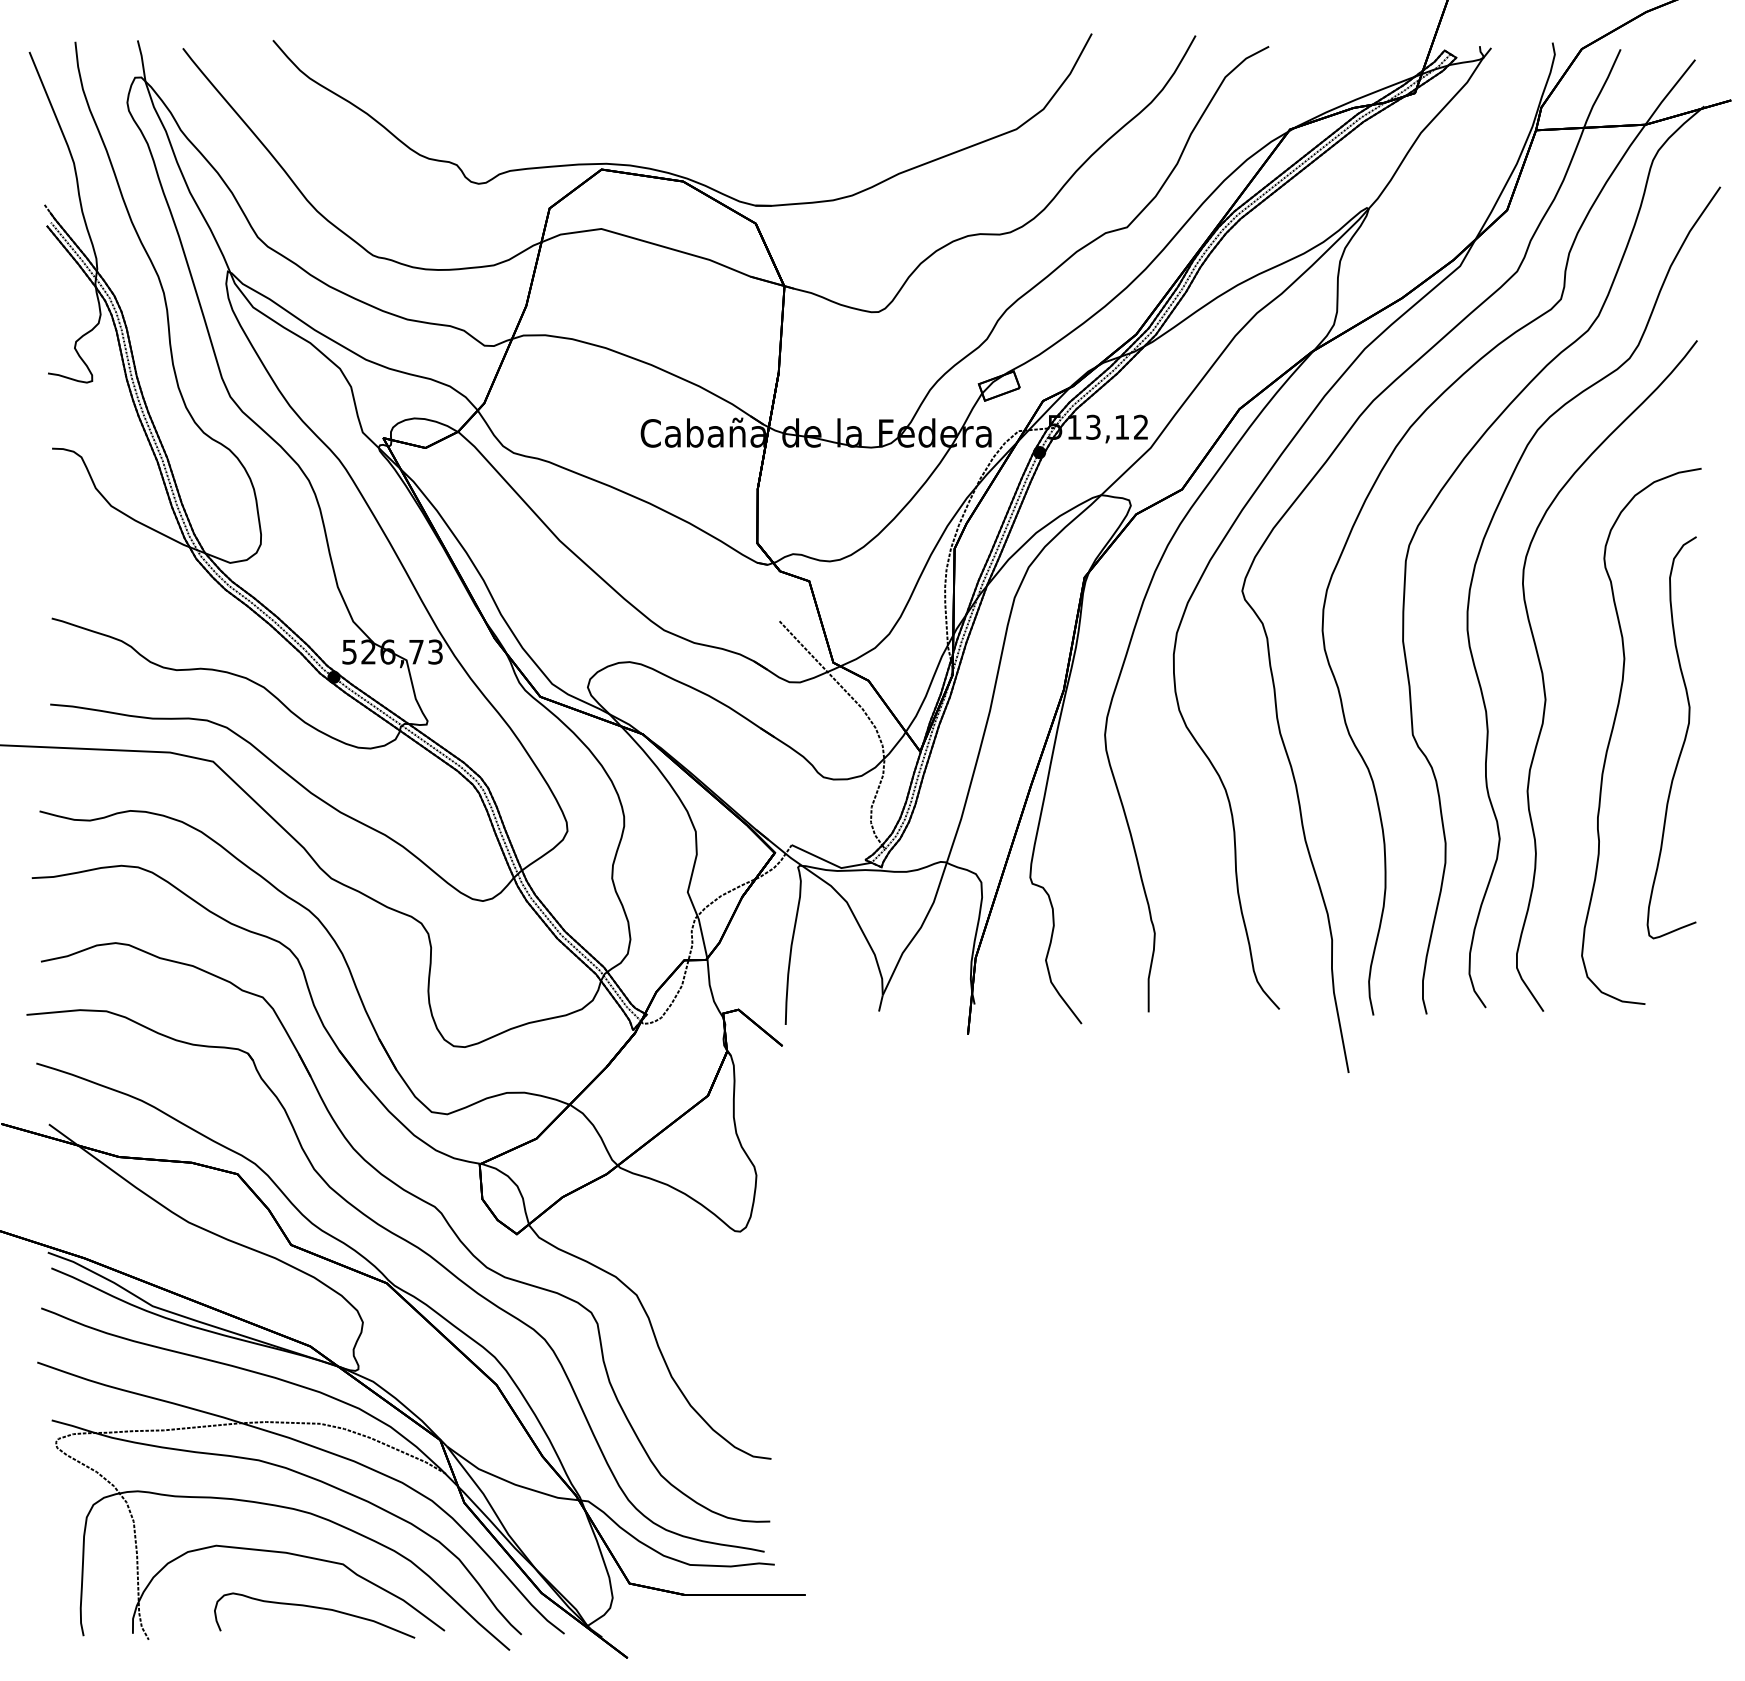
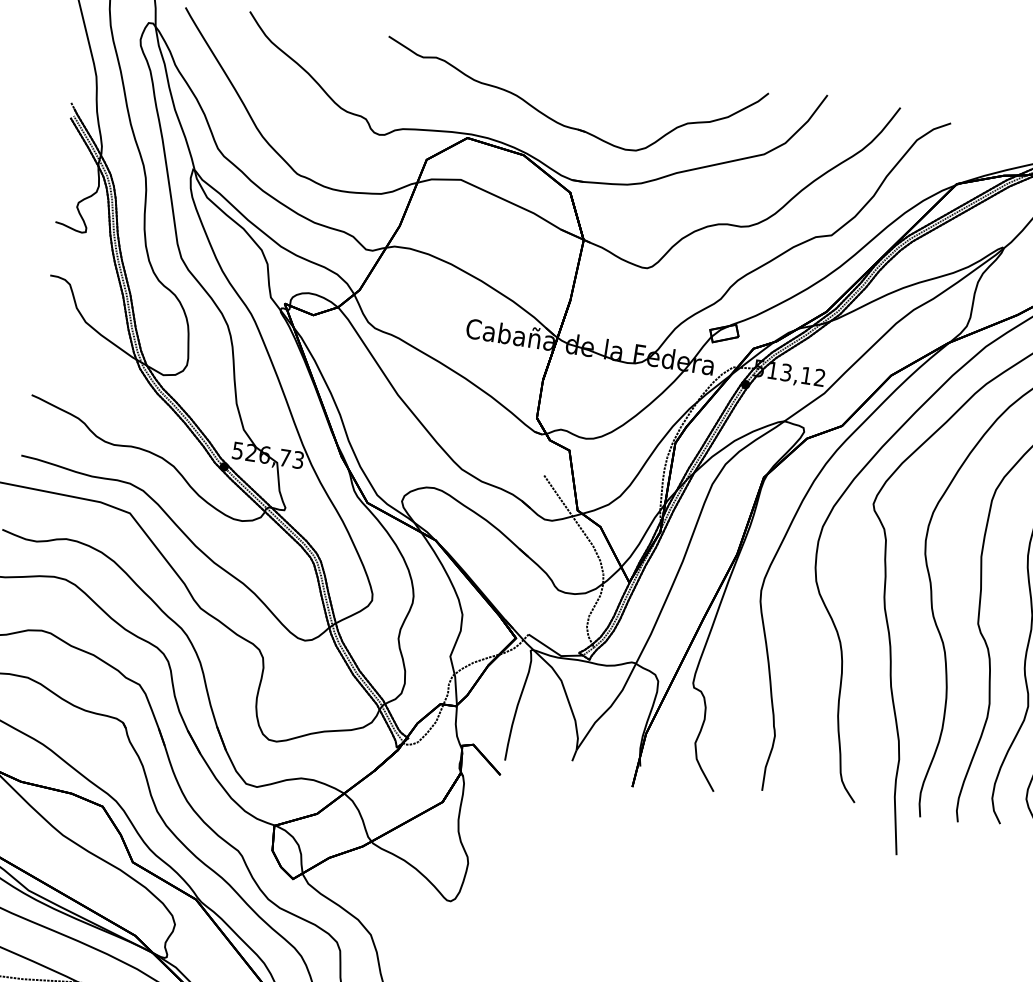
part: (731, 130) -> (563, 124), added

